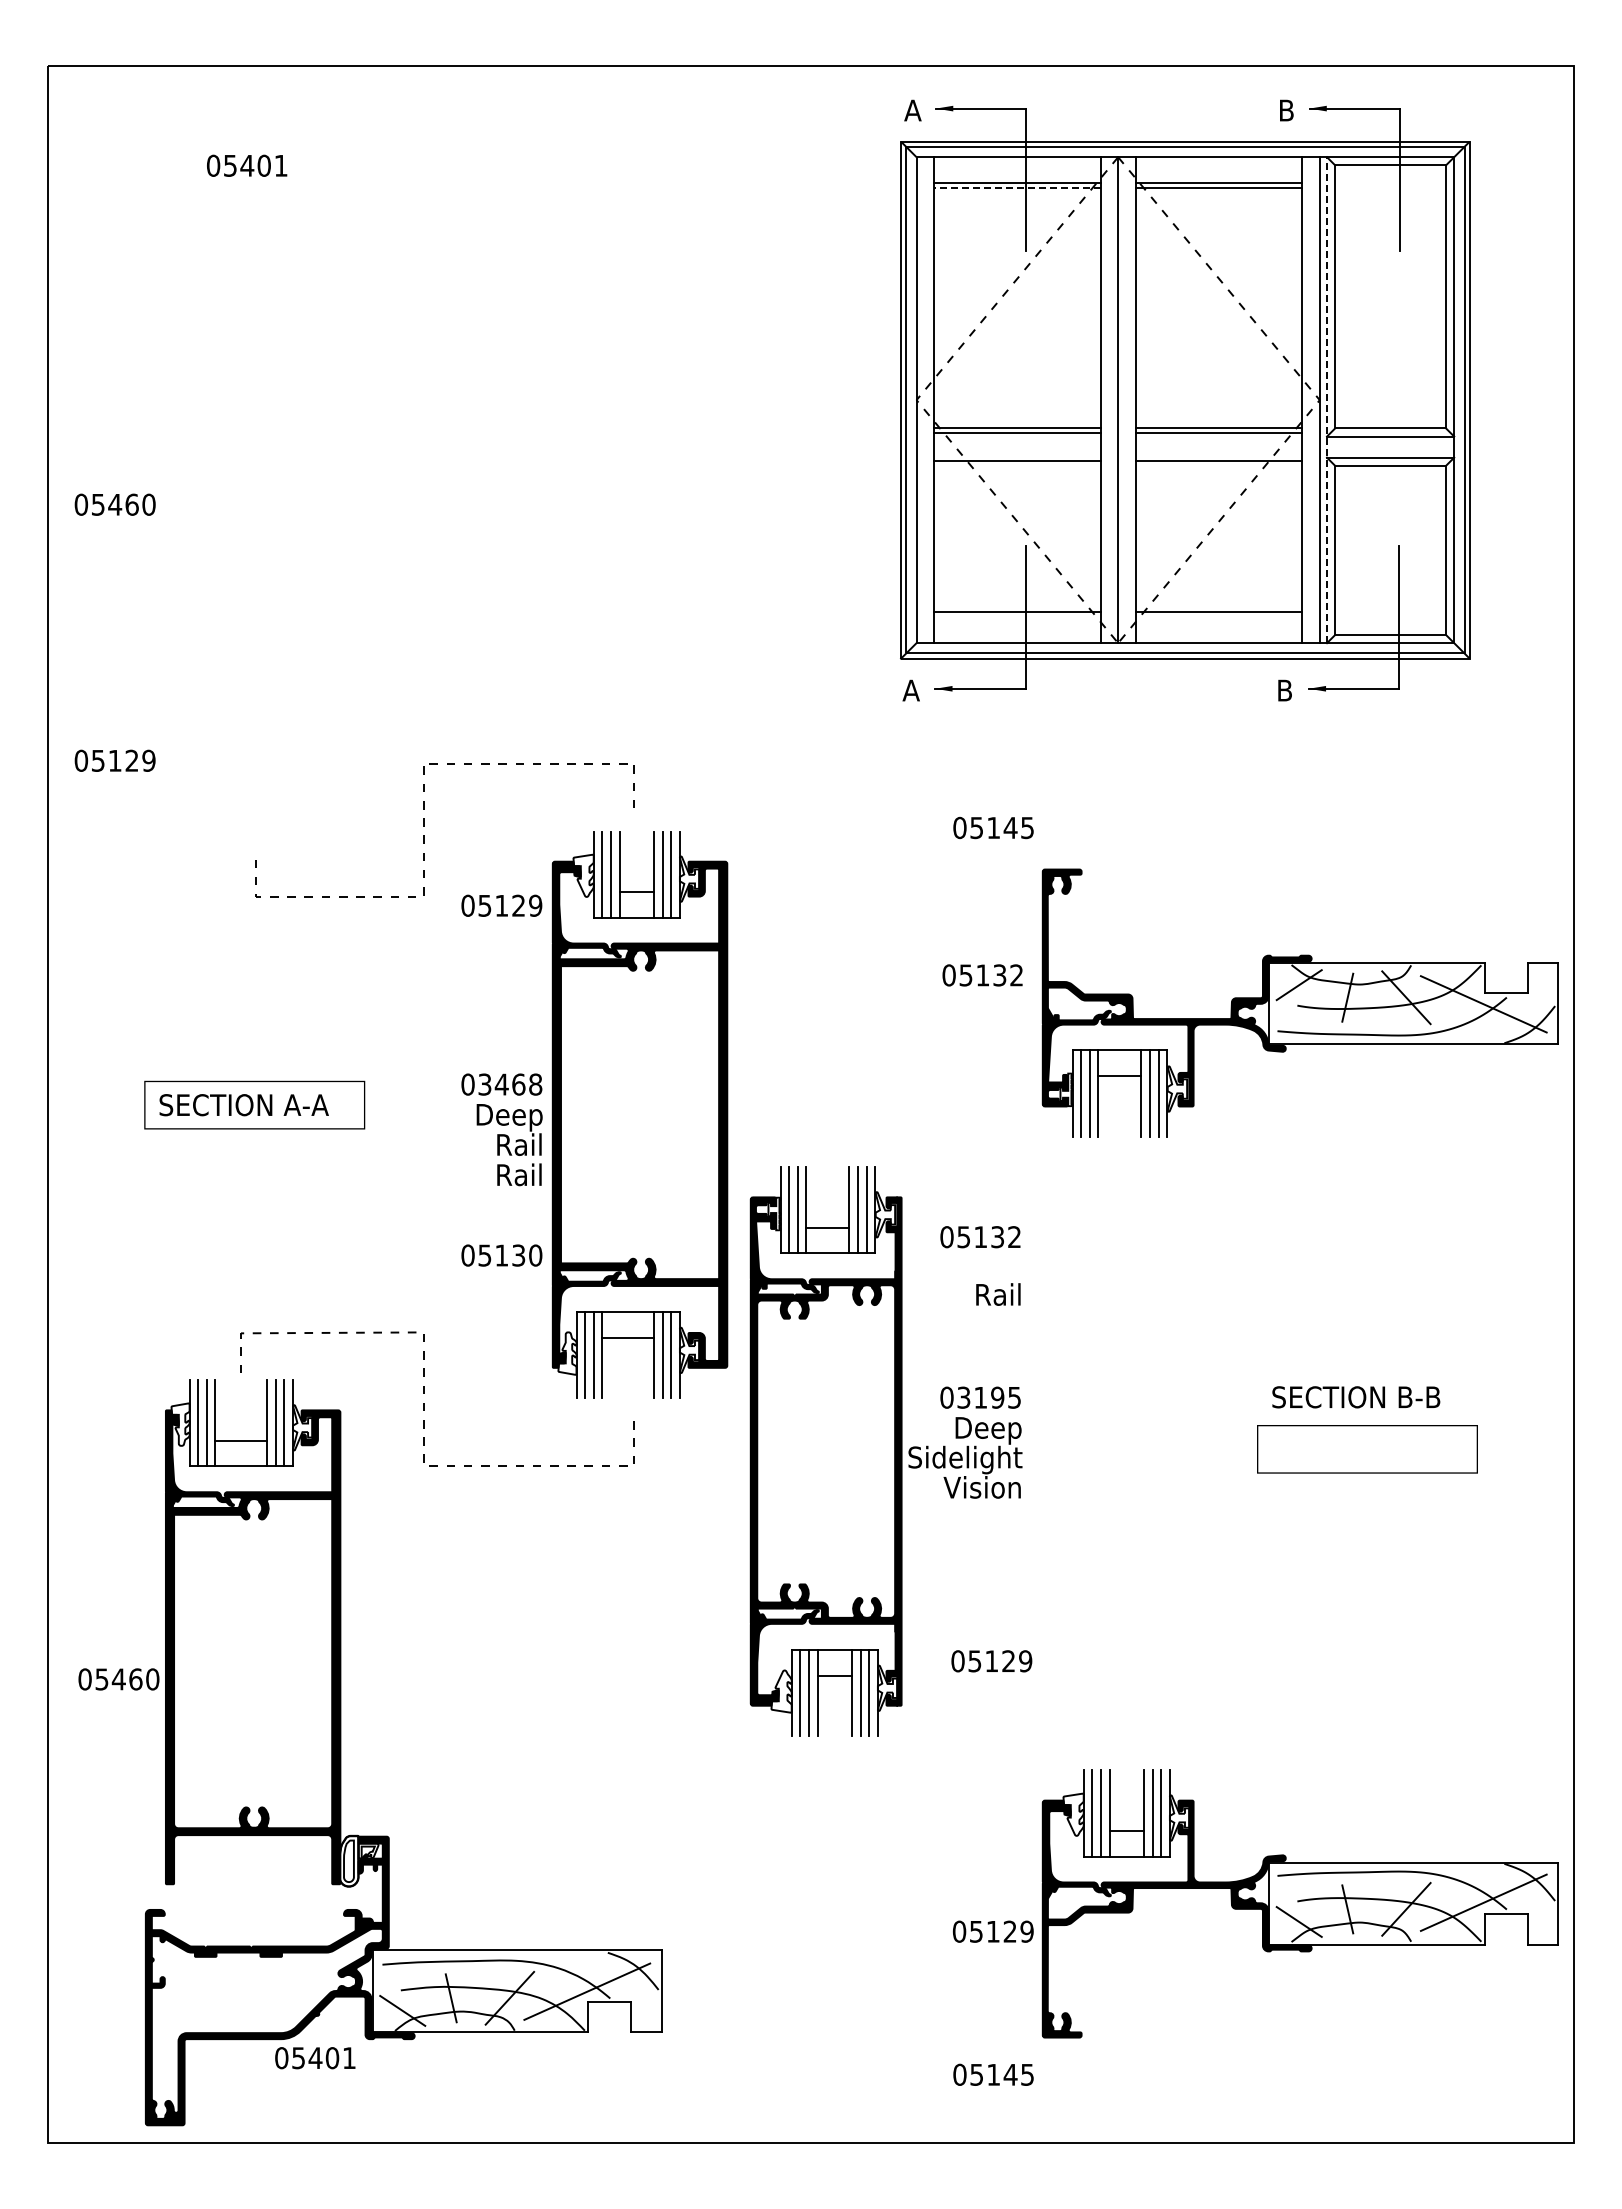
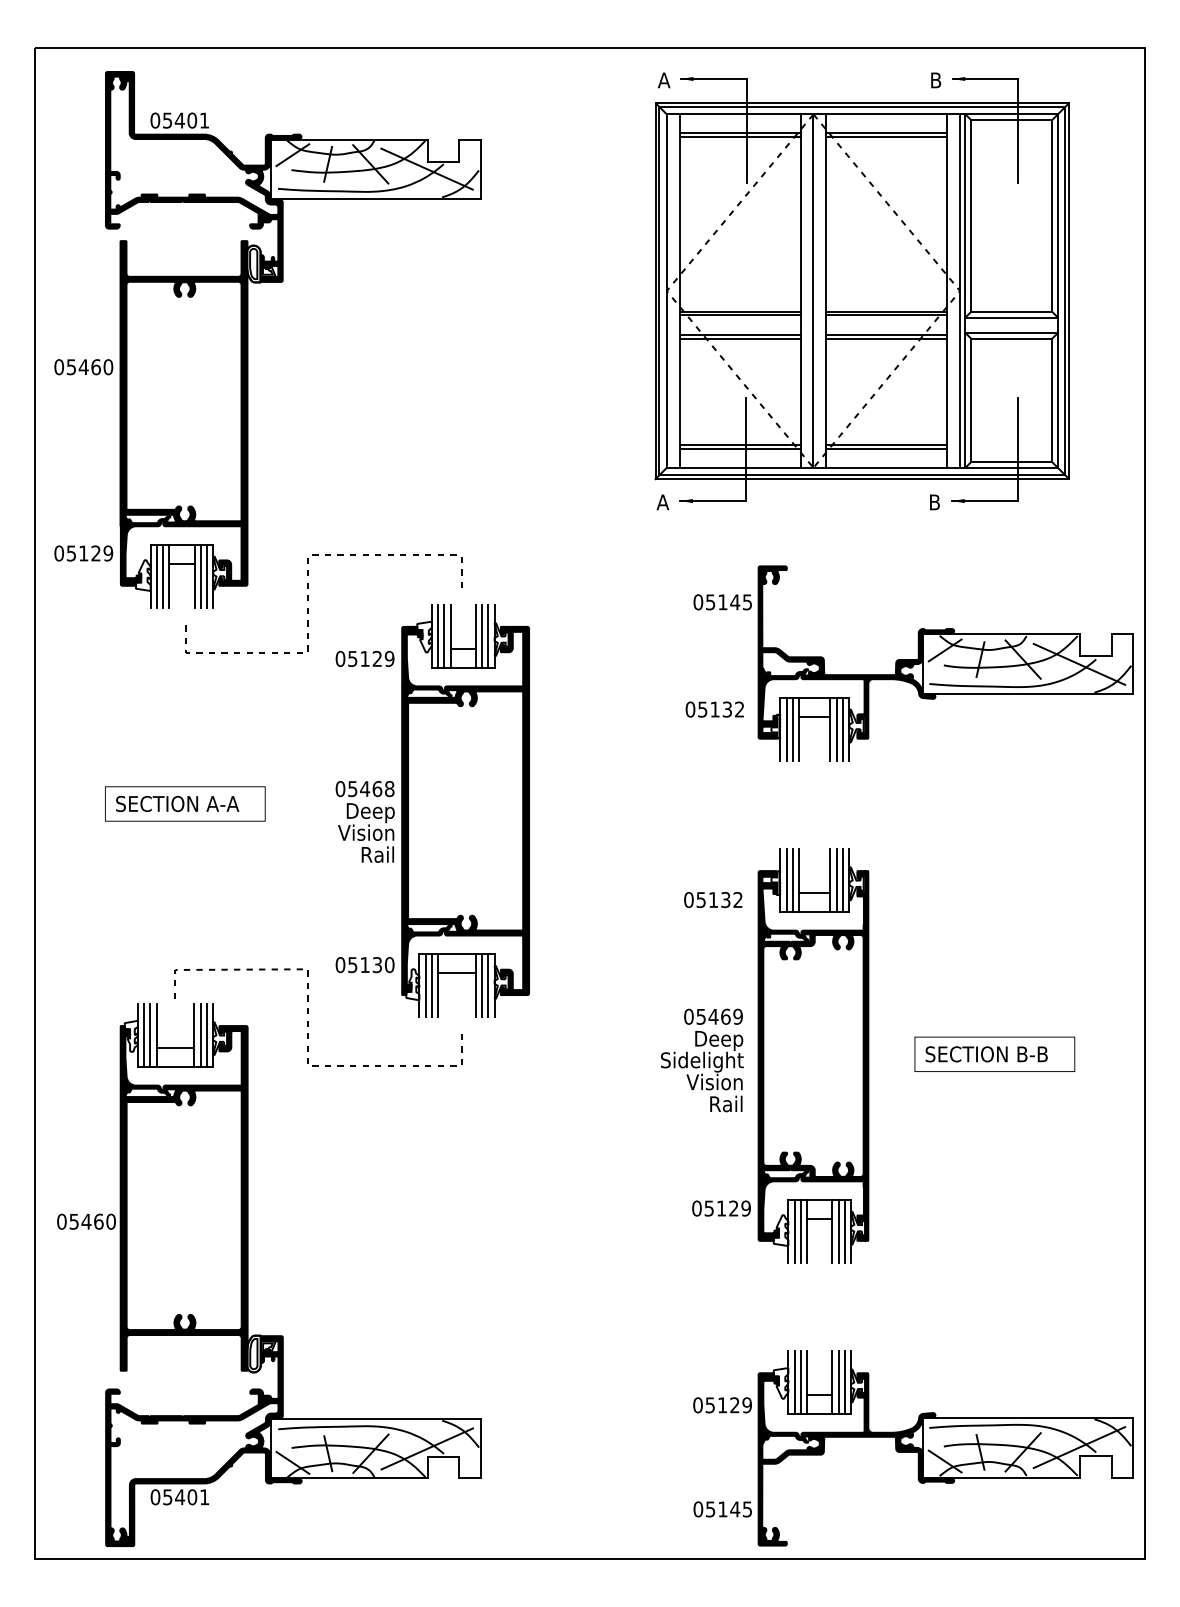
line: (1016, 188) -> (739, 137), dashed -> solid
line: (1327, 400) -> (965, 291), dashed -> solid
line: (1017, 465) -> (740, 338), added
line: (1218, 465) -> (886, 338), added
part: (341, 466) -> (248, 339), added
line: (1017, 617) -> (740, 449), added
line: (1218, 617) -> (886, 449), added
part: (1299, 1002) -> (945, 663), moved
text: (485, 1083) -> (353, 788), 03468 -> 05468
text: (502, 1144) -> (365, 832), Rail -> Vision
text: (501, 1255) -> (364, 965), moved
text: (998, 1294) -> (726, 1103), moved
text: (989, 1397) -> (719, 1016), 03195 -> 05469
text: (1356, 1397) -> (986, 1054), moved
part: (825, 1451) -> (812, 1055), moved
part: (1299, 1903) -> (945, 1448), moved
text: (315, 2058) -> (180, 1497), moved

